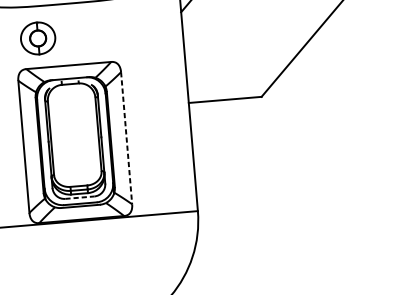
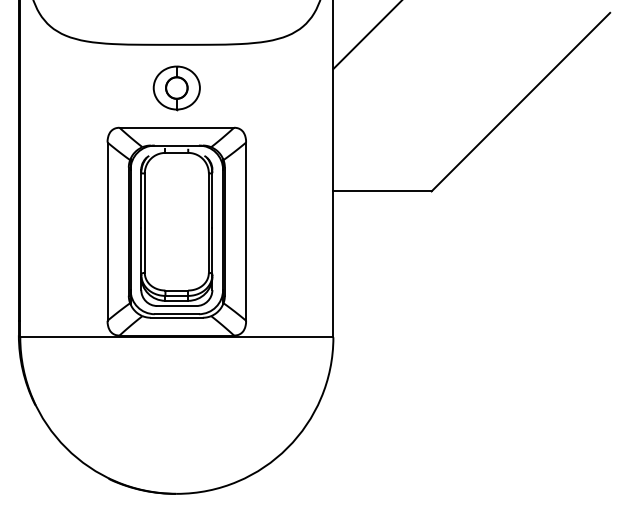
part: (37, 38) -> (176, 88), moved
line: (126, 138) -> (246, 232), dashed -> solid
line: (79, 198) -> (176, 306), dashed -> solid

